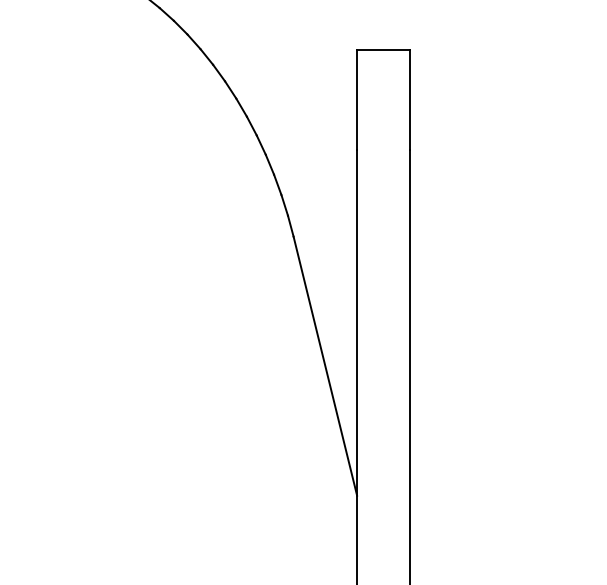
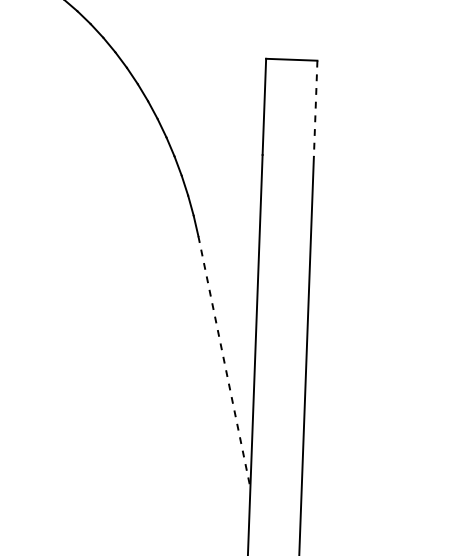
line: (410, 100) -> (315, 109), solid -> dashed
line: (325, 366) -> (224, 362), solid -> dashed

